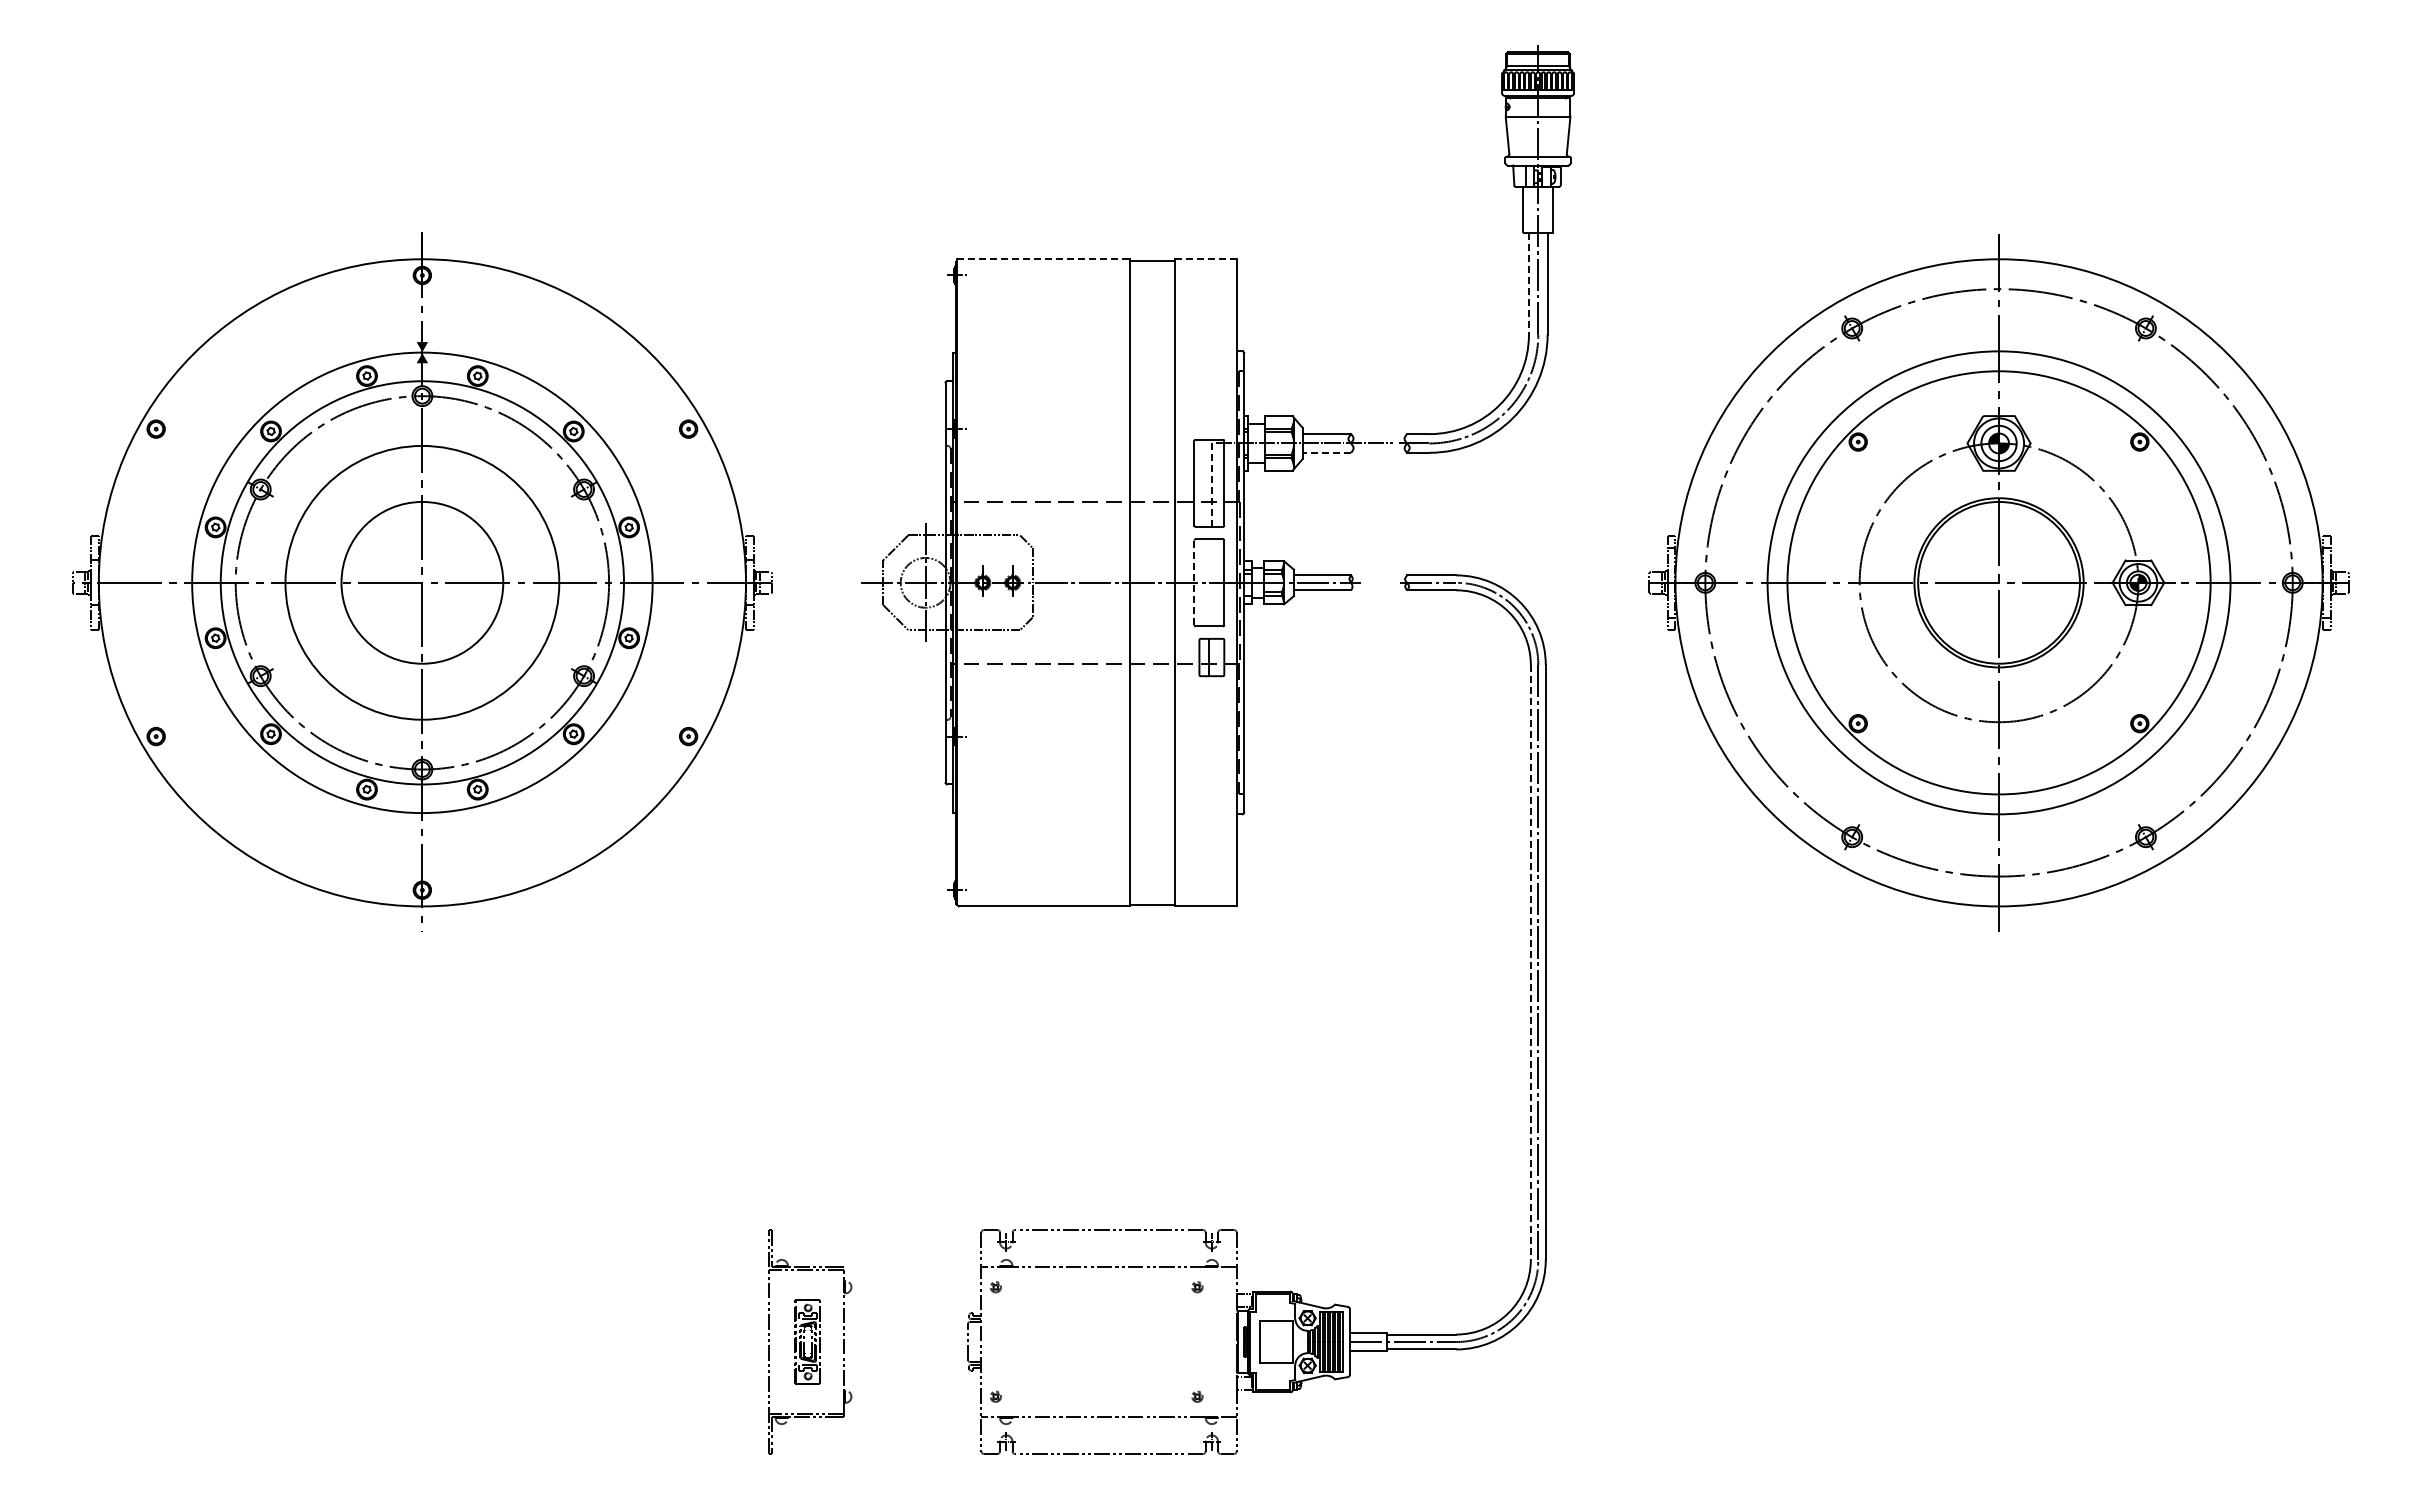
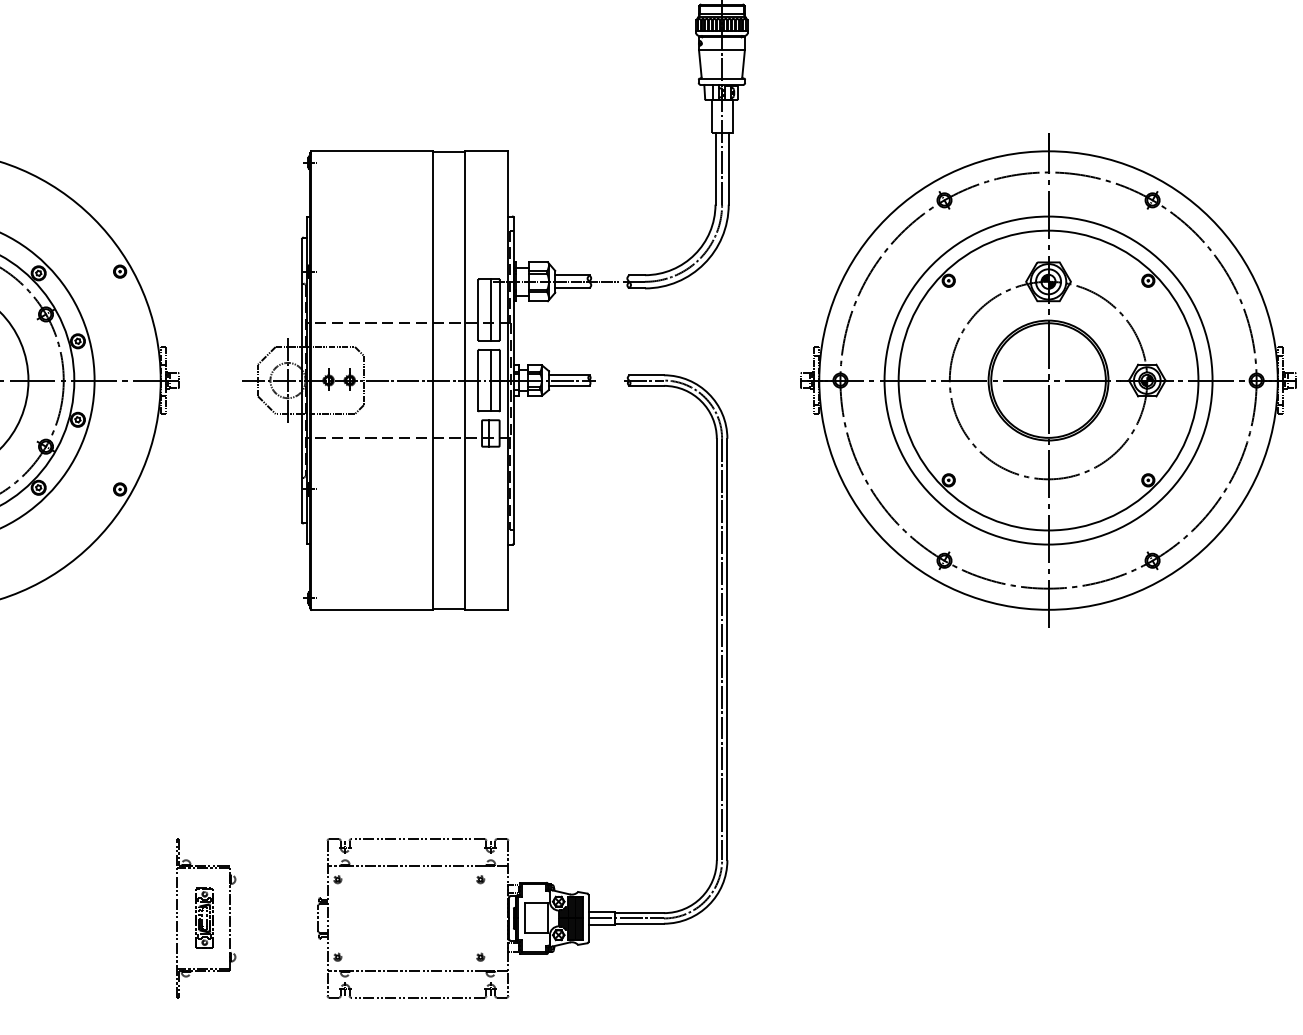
line: (1044, 259) -> (372, 151), dashed -> solid
line: (1206, 259) -> (487, 151), dashed -> solid
line: (1528, 283) -> (715, 168), dashed -> solid
line: (1326, 452) -> (572, 288), dashed -> solid
line: (1211, 483) -> (490, 310), dashed -> solid
line: (1211, 582) -> (490, 380), added
line: (1194, 583) -> (478, 381), dashed -> solid
line: (1530, 962) -> (716, 649), dashed -> solid

